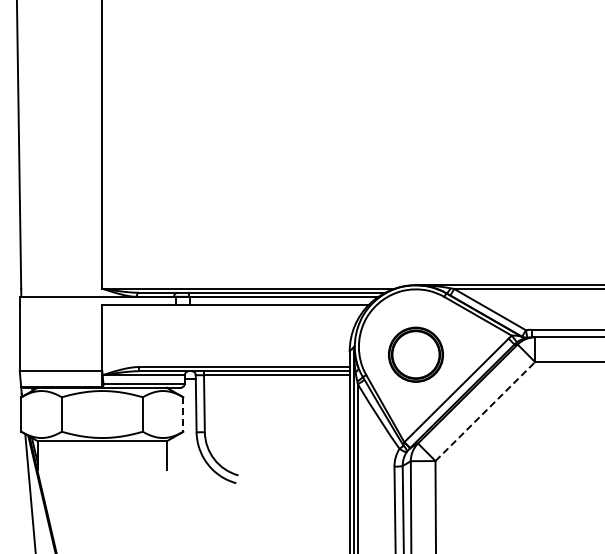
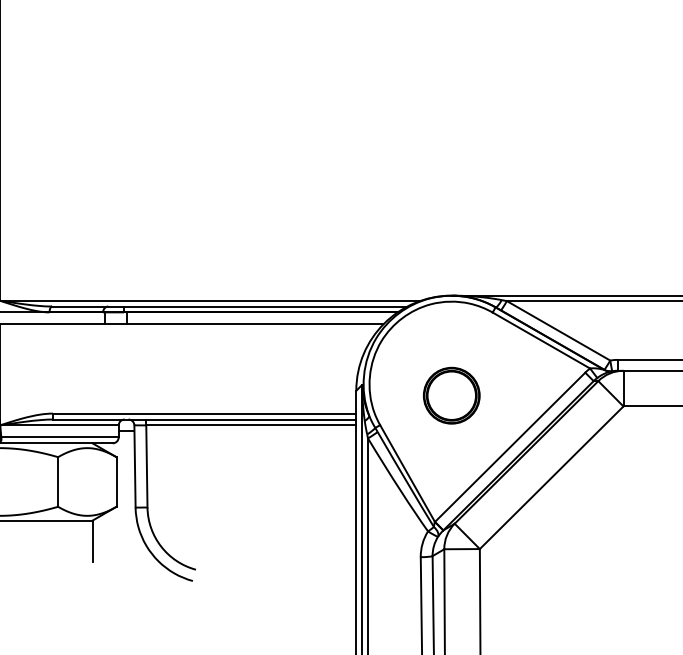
part: (415, 354) -> (451, 395), size x0.71
line: (485, 411) -> (551, 477), dashed -> solid
line: (183, 415) -> (116, 483), dashed -> solid

